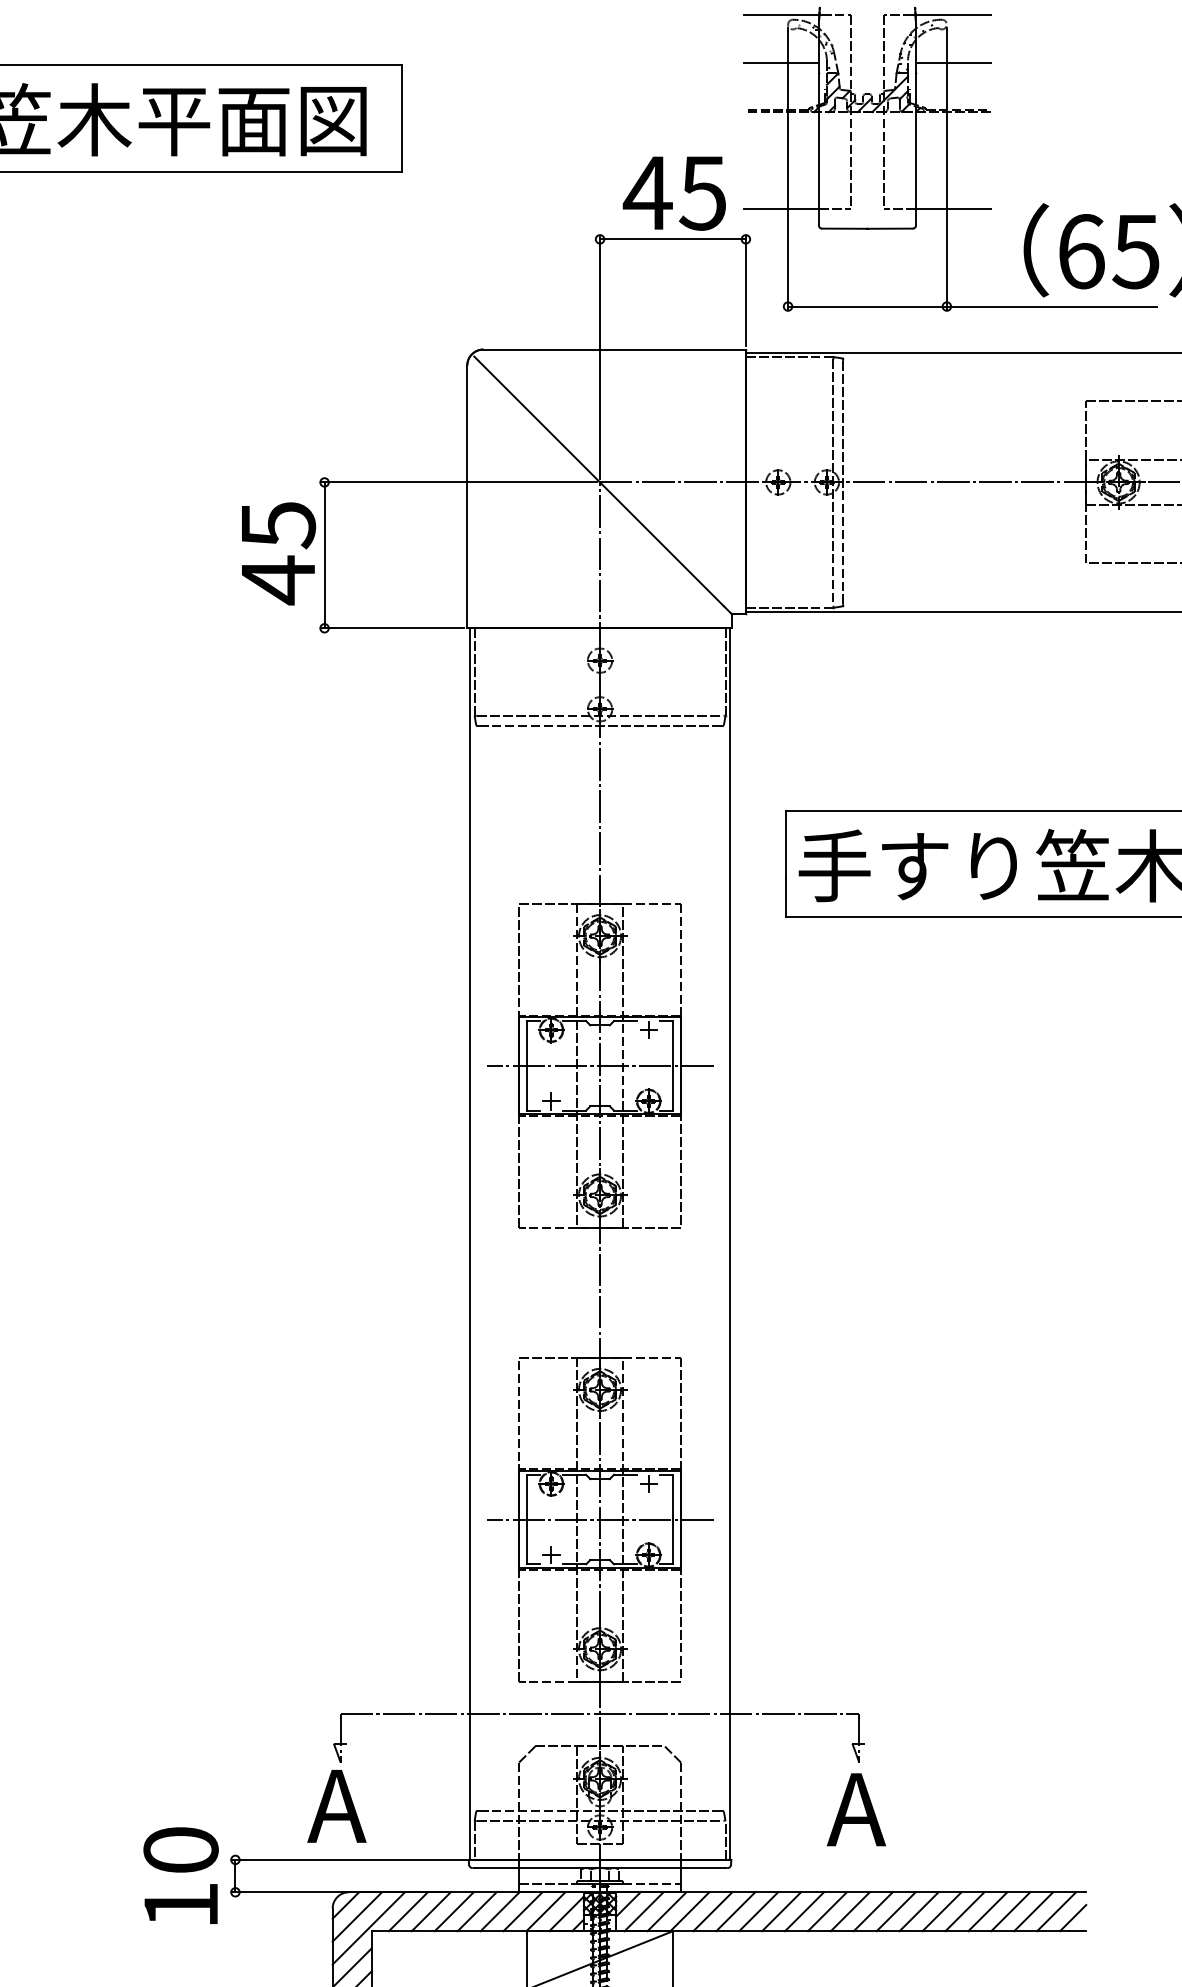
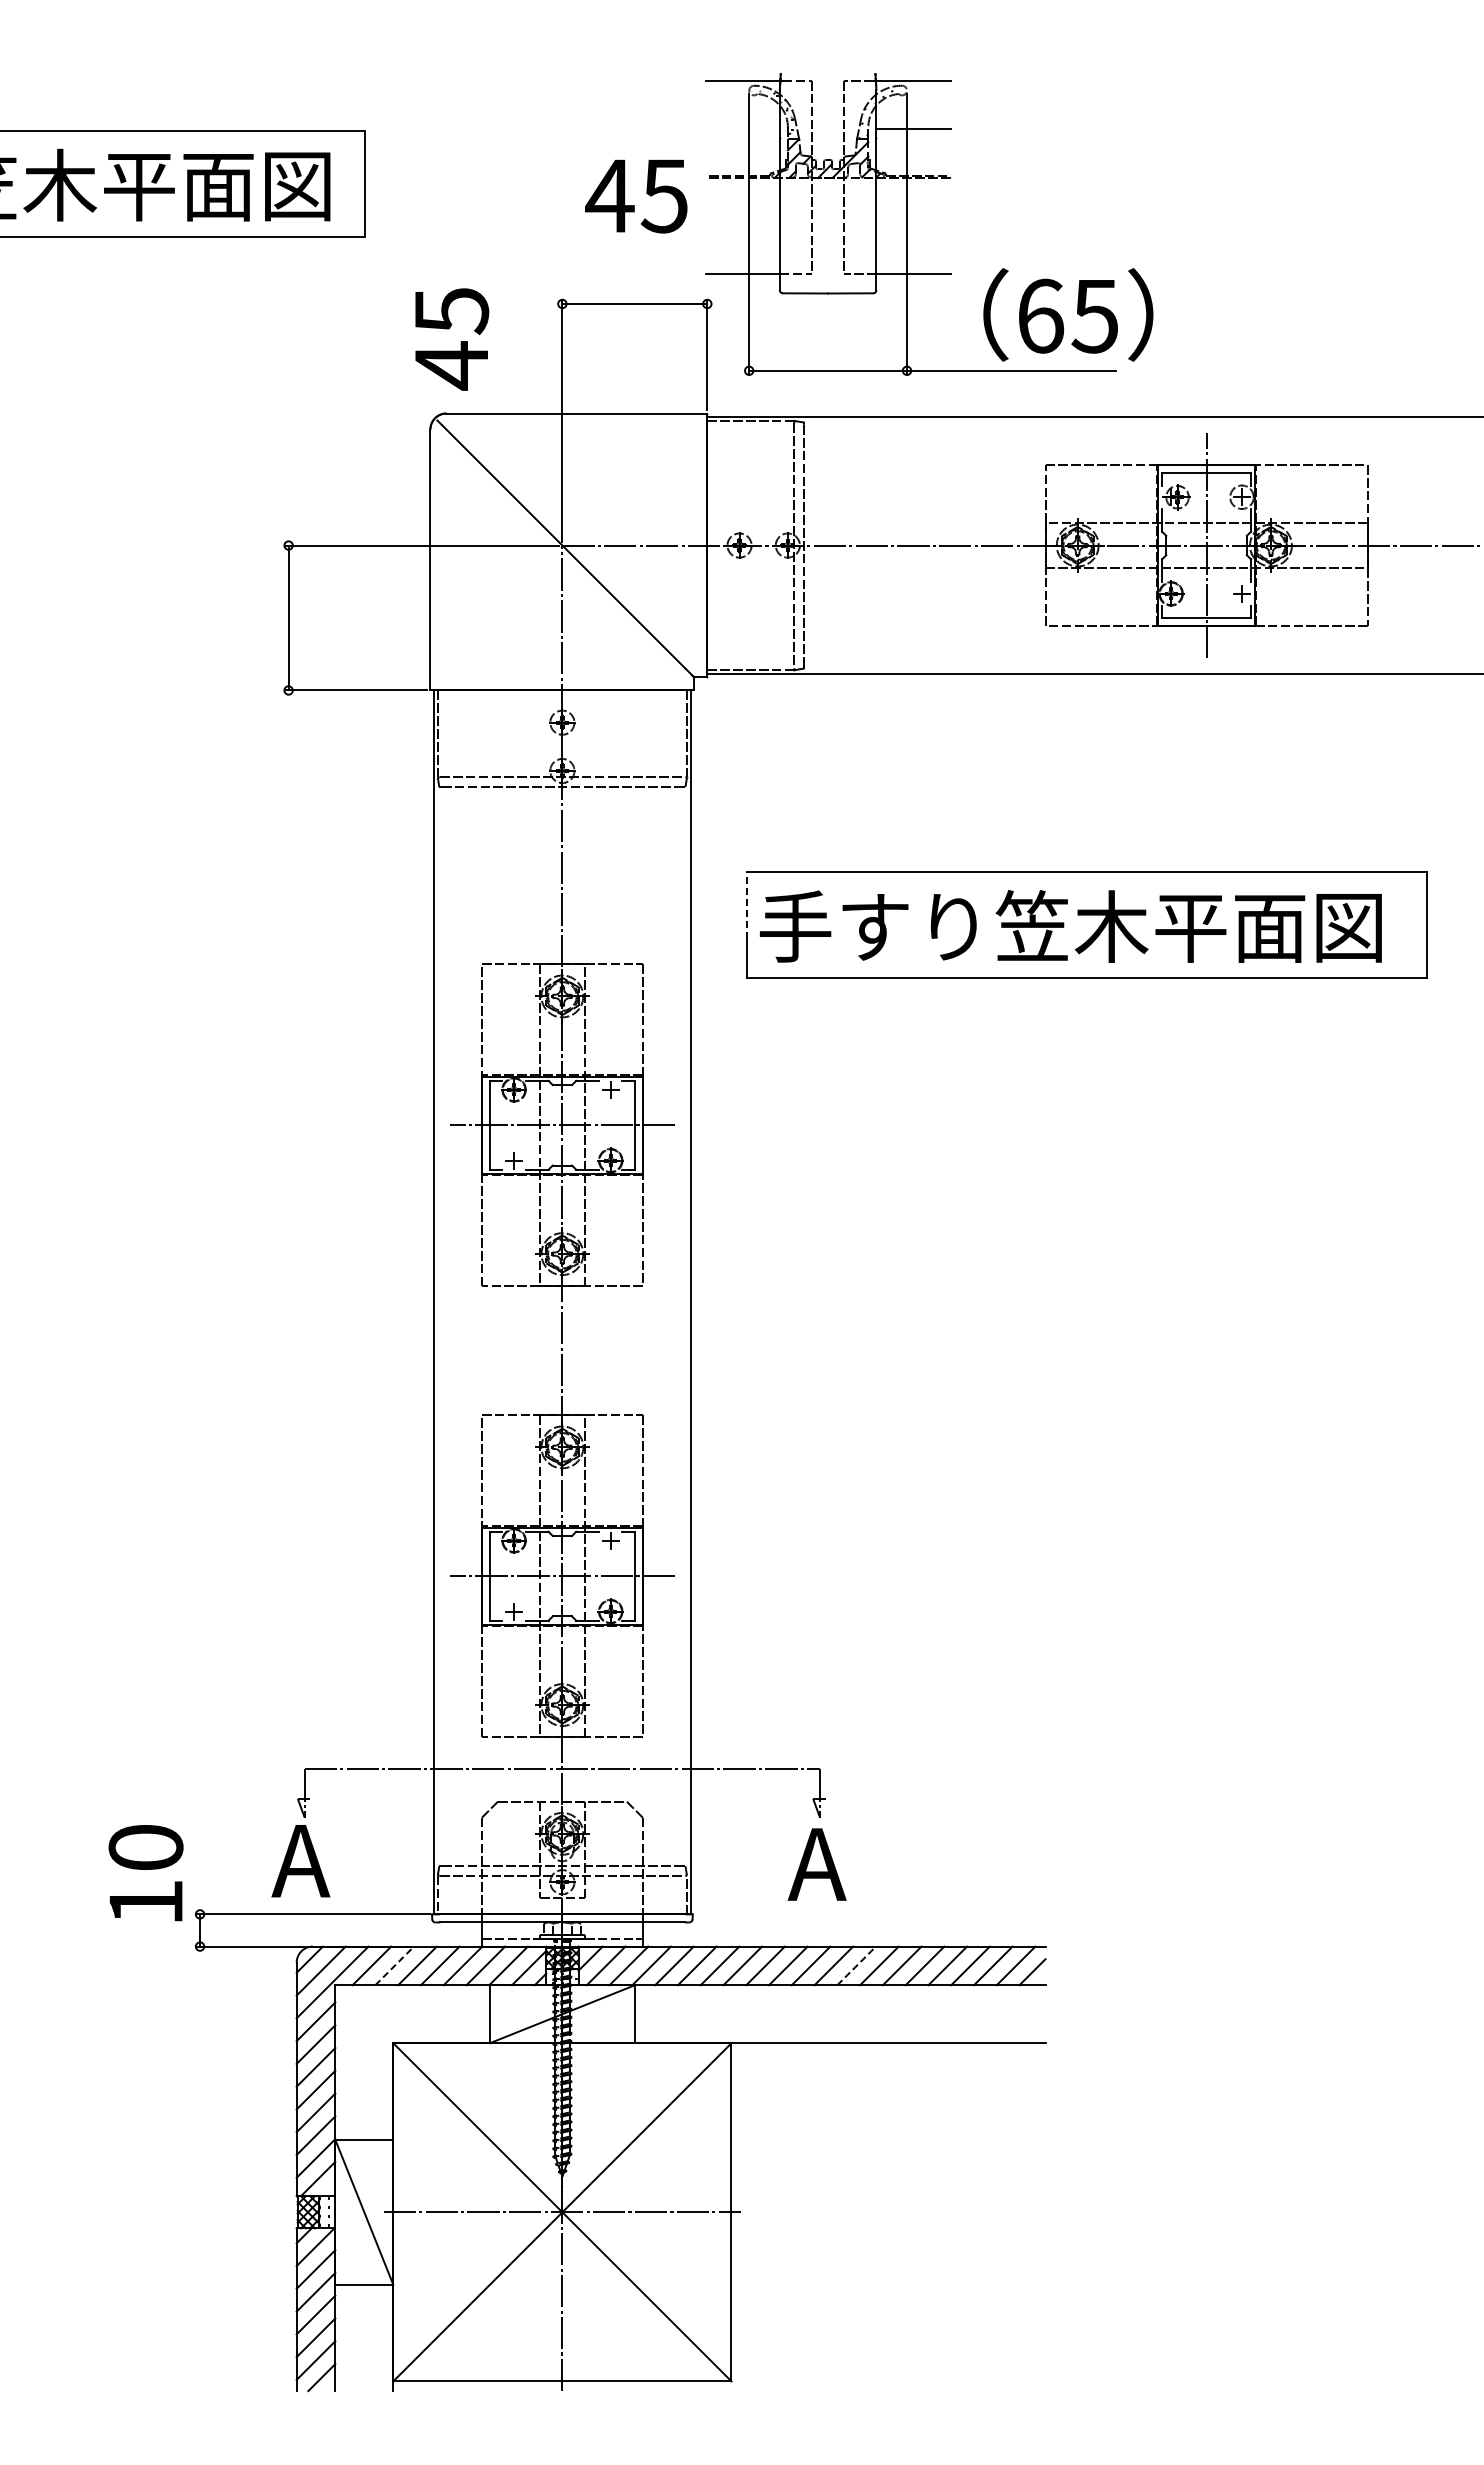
line: (781, 63) -> (742, 129), removed
text: (674, 193) -> (636, 196), moved
text: (279, 553) -> (452, 339), moved
line: (786, 844) -> (747, 905), solid -> dashed
text: (180, 1876) -> (145, 1873), moved
line: (432, 1911) -> (395, 1965), solid -> dashed
line: (897, 1911) -> (857, 1965), solid -> dashed

